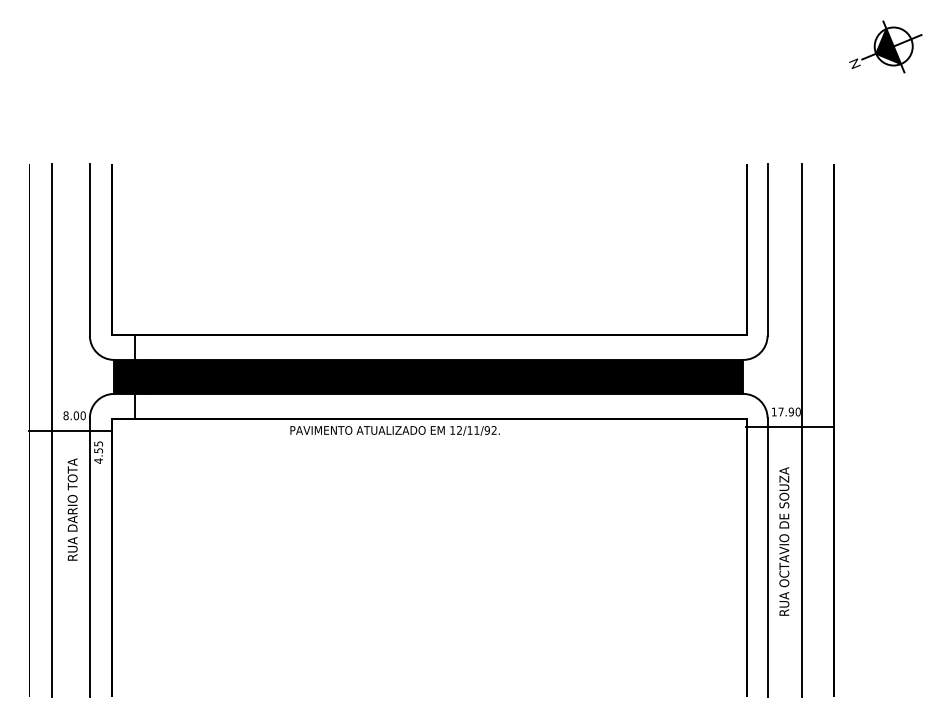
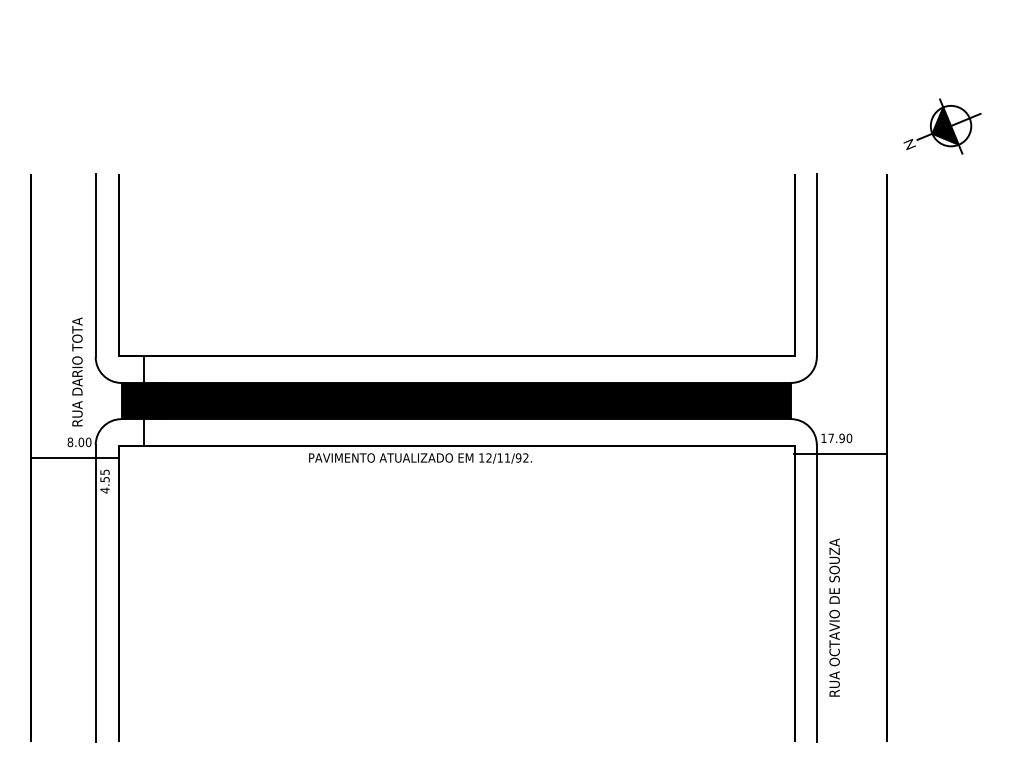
part: (885, 46) -> (942, 126), moved
line: (51, 430) -> (54, 458), removed
line: (801, 430) -> (852, 458), removed
text: (72, 509) -> (77, 371), moved
text: (784, 541) -> (834, 617), moved

